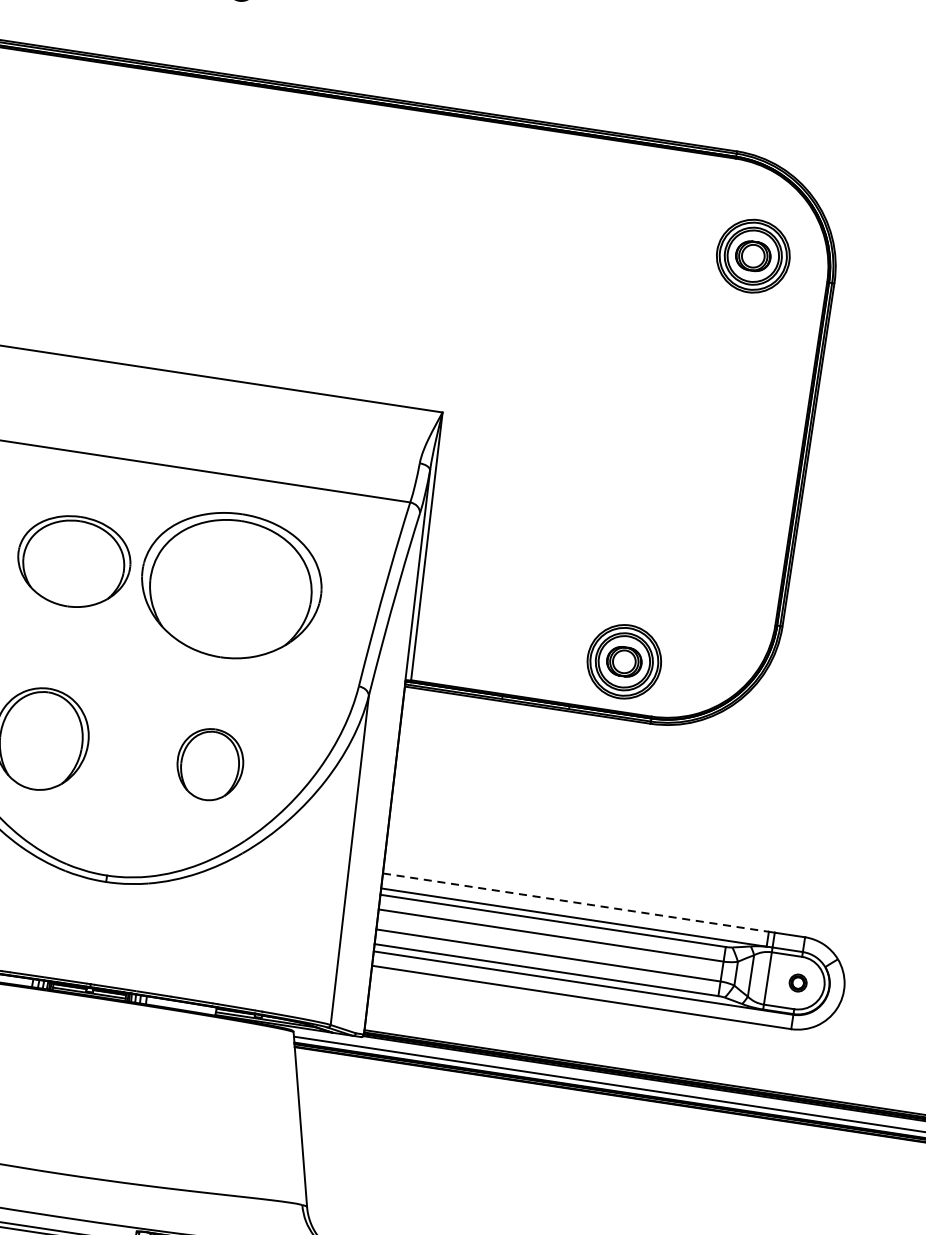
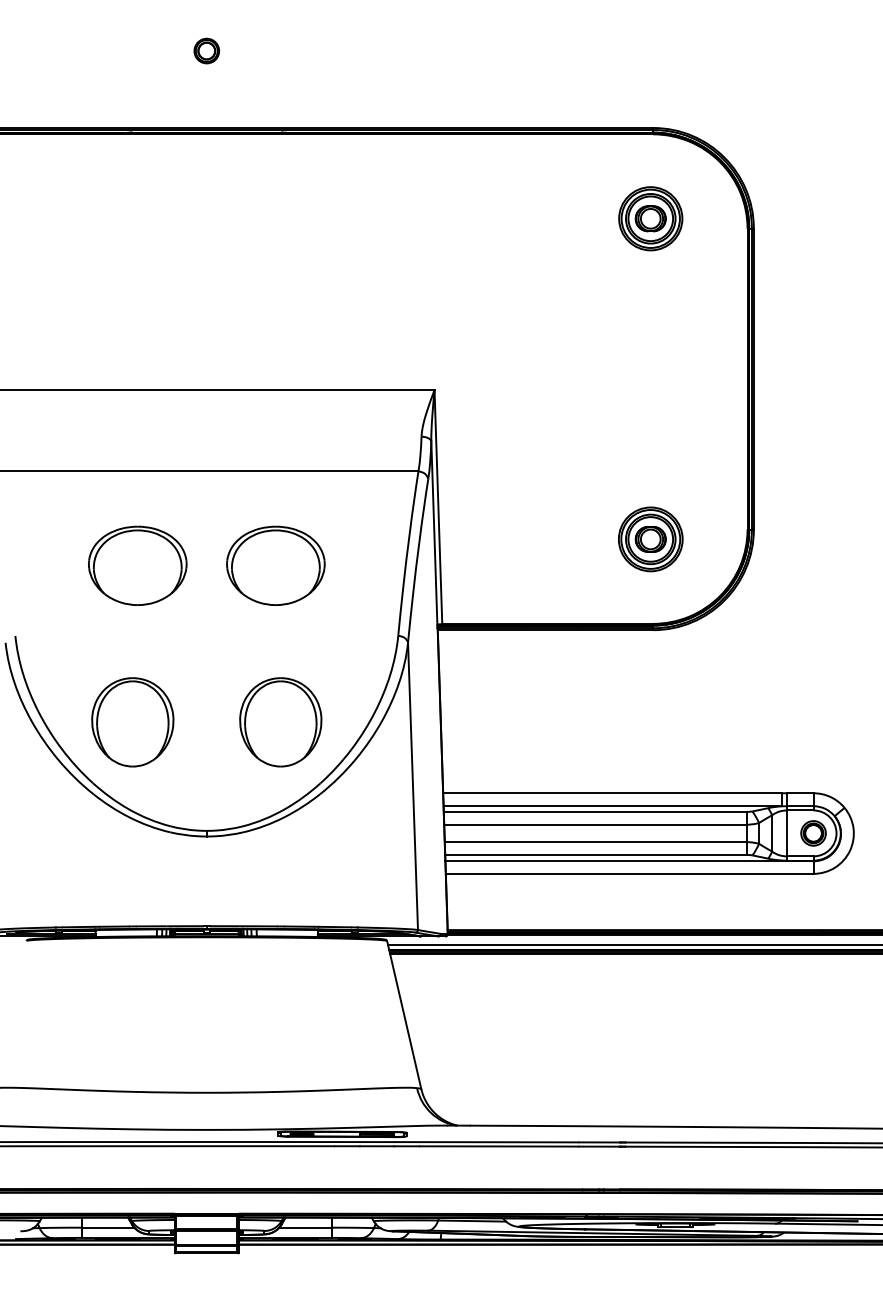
part: (753, 255) -> (650, 218), moved
part: (231, 584) -> (275, 565), size x0.62
part: (624, 661) -> (650, 539), moved
part: (209, 764) -> (280, 722), size x1.43
line: (575, 902) -> (612, 793), dashed -> solid
part: (798, 983) -> (813, 833), size x1.67

